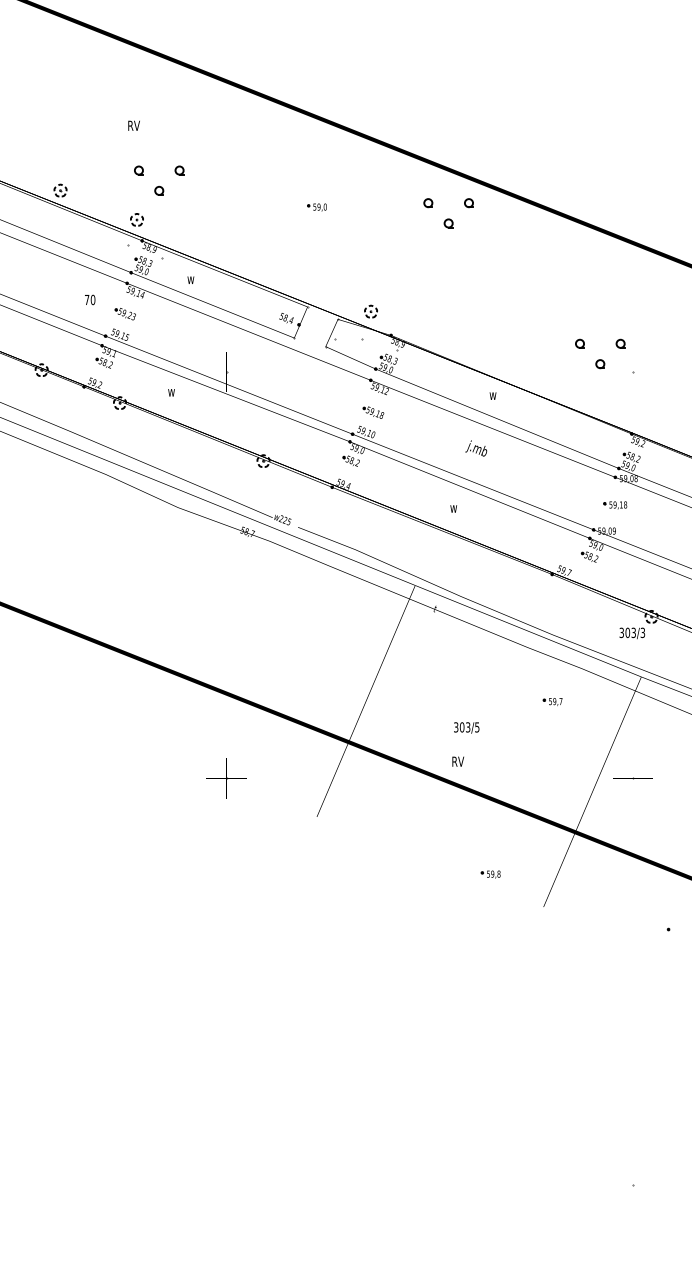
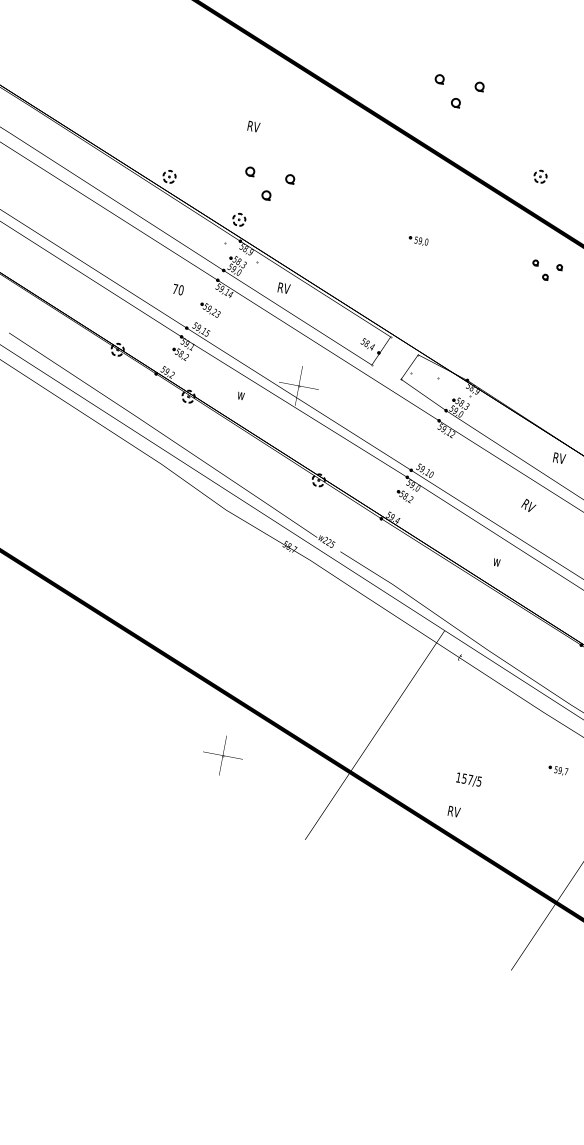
part: (328, 54) -> (458, 92), added
part: (448, 213) -> (546, 271), size x0.6
text: (193, 278) -> (283, 287), w -> RV
part: (370, 311) -> (539, 176), moved
text: (495, 394) -> (559, 457), w -> RV
part: (373, 412) -> (435, 452), removed
text: (476, 448) -> (530, 507), j.mb -> RV
text: (462, 727) -> (464, 778), 303/5 -> 157/5
part: (226, 778) -> (222, 755), moved
part: (490, 874) -> (465, 928), removed

